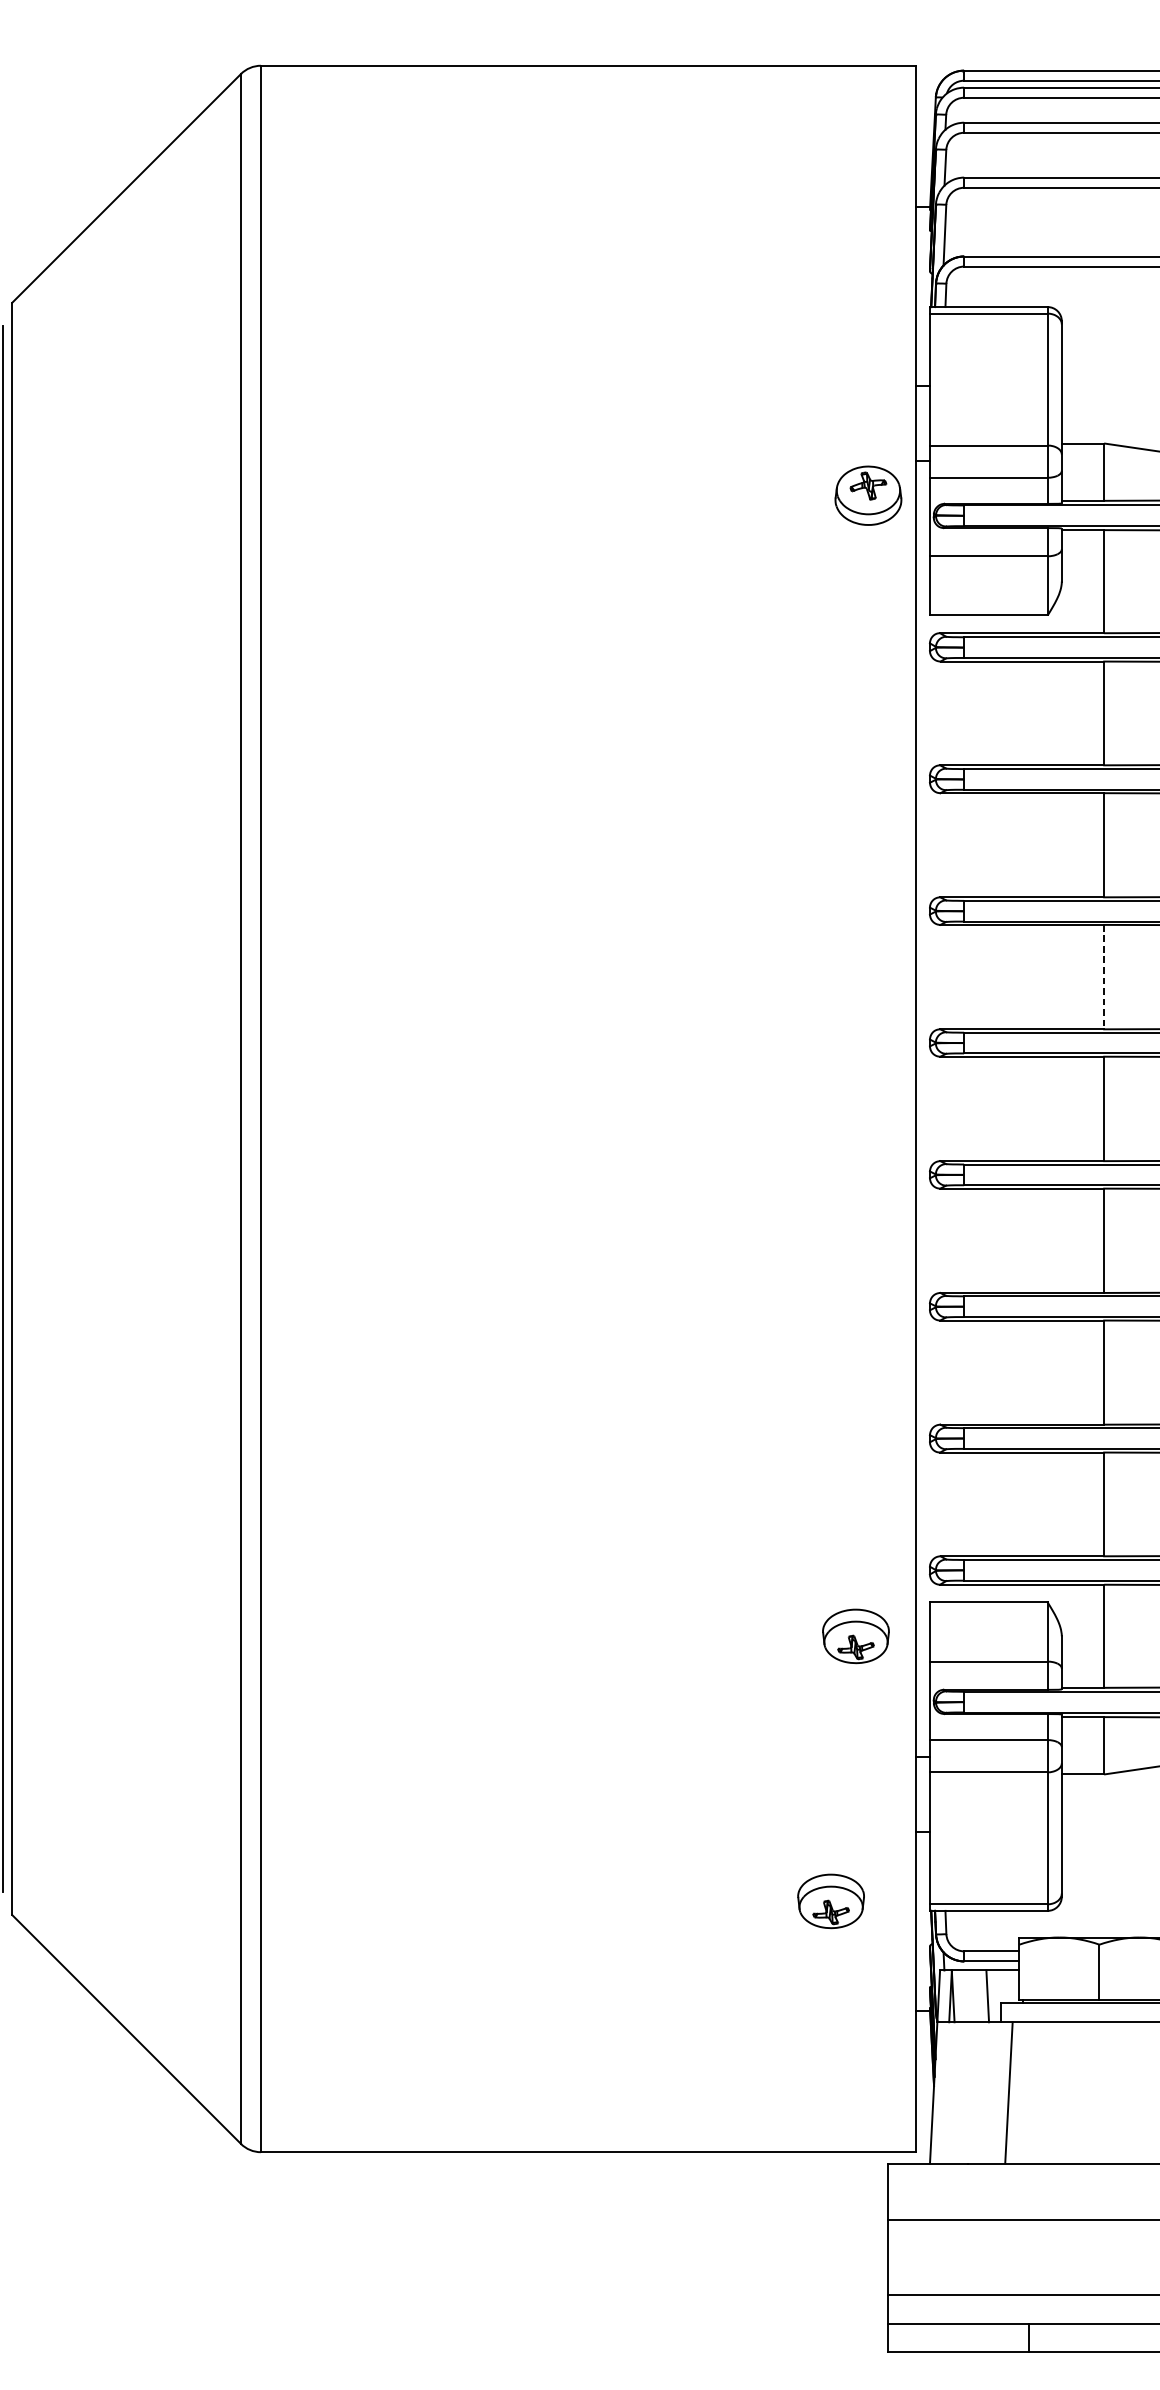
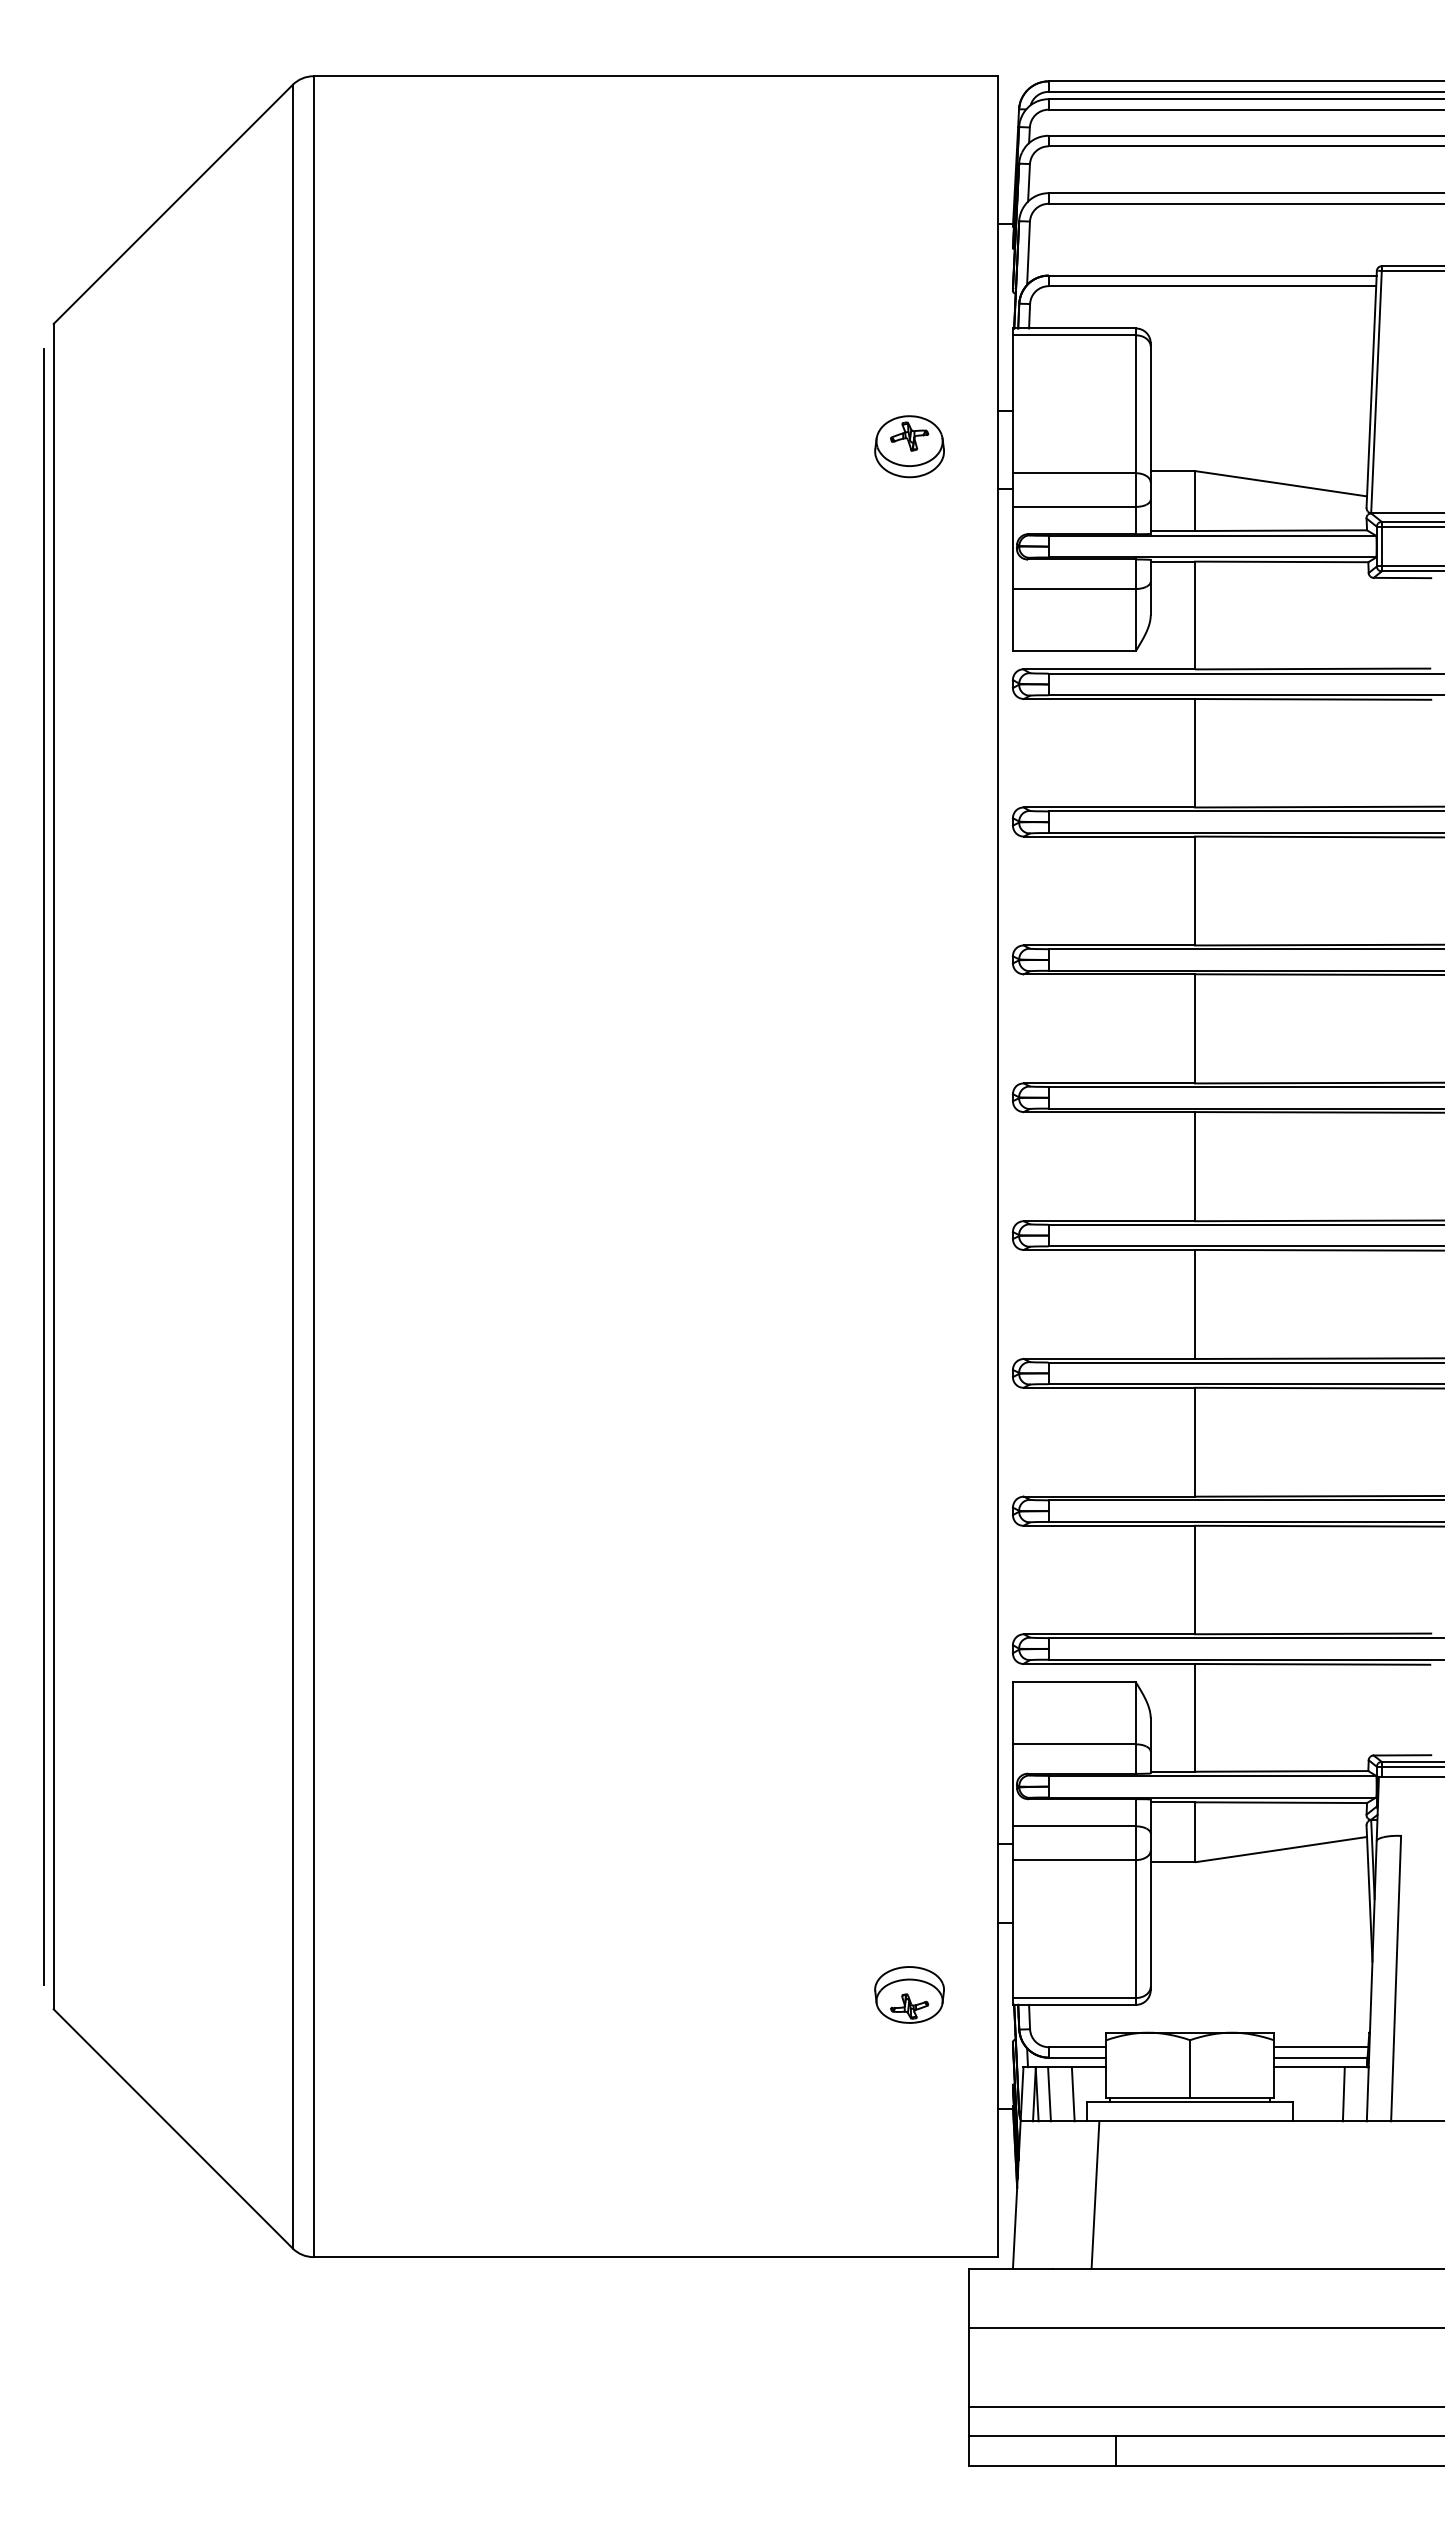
part: (868, 495) -> (909, 446), moved
line: (1104, 976) -> (1195, 1028), dashed -> solid
part: (855, 1635) -> (935, 1717), removed
line: (964, 1996) -> (1049, 2094), added

